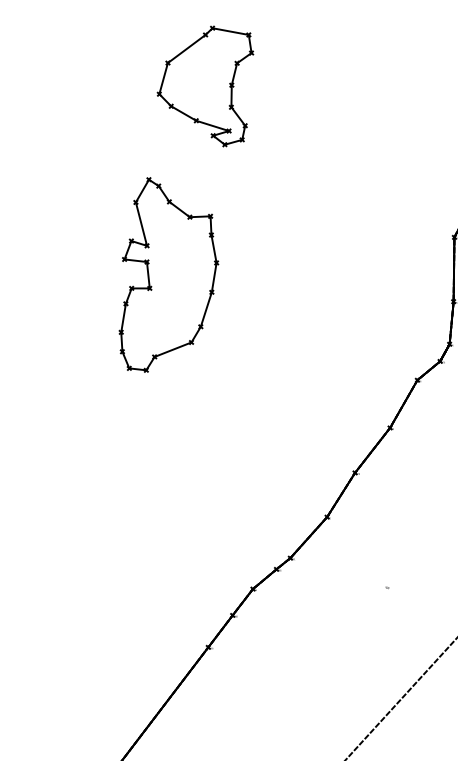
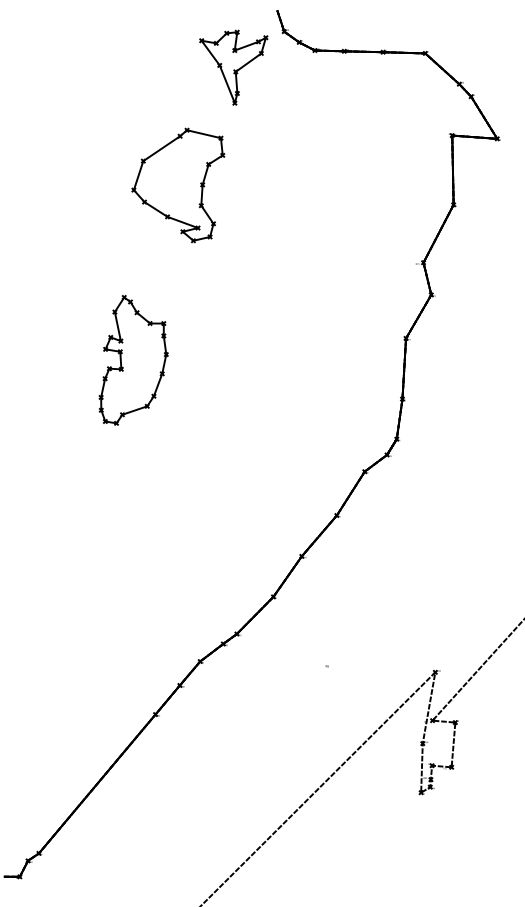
part: (167, 274) -> (133, 360), size x0.7

